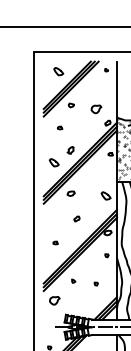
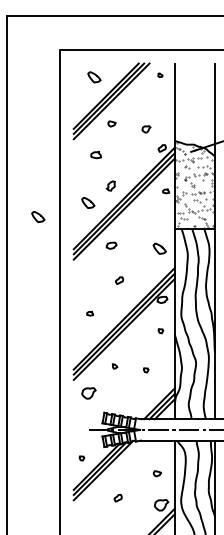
part: (96, 109) -> (146, 129), size x0.6
part: (60, 127) -> (96, 154), size x1.6
part: (18, 172) -> (38, 216), added

